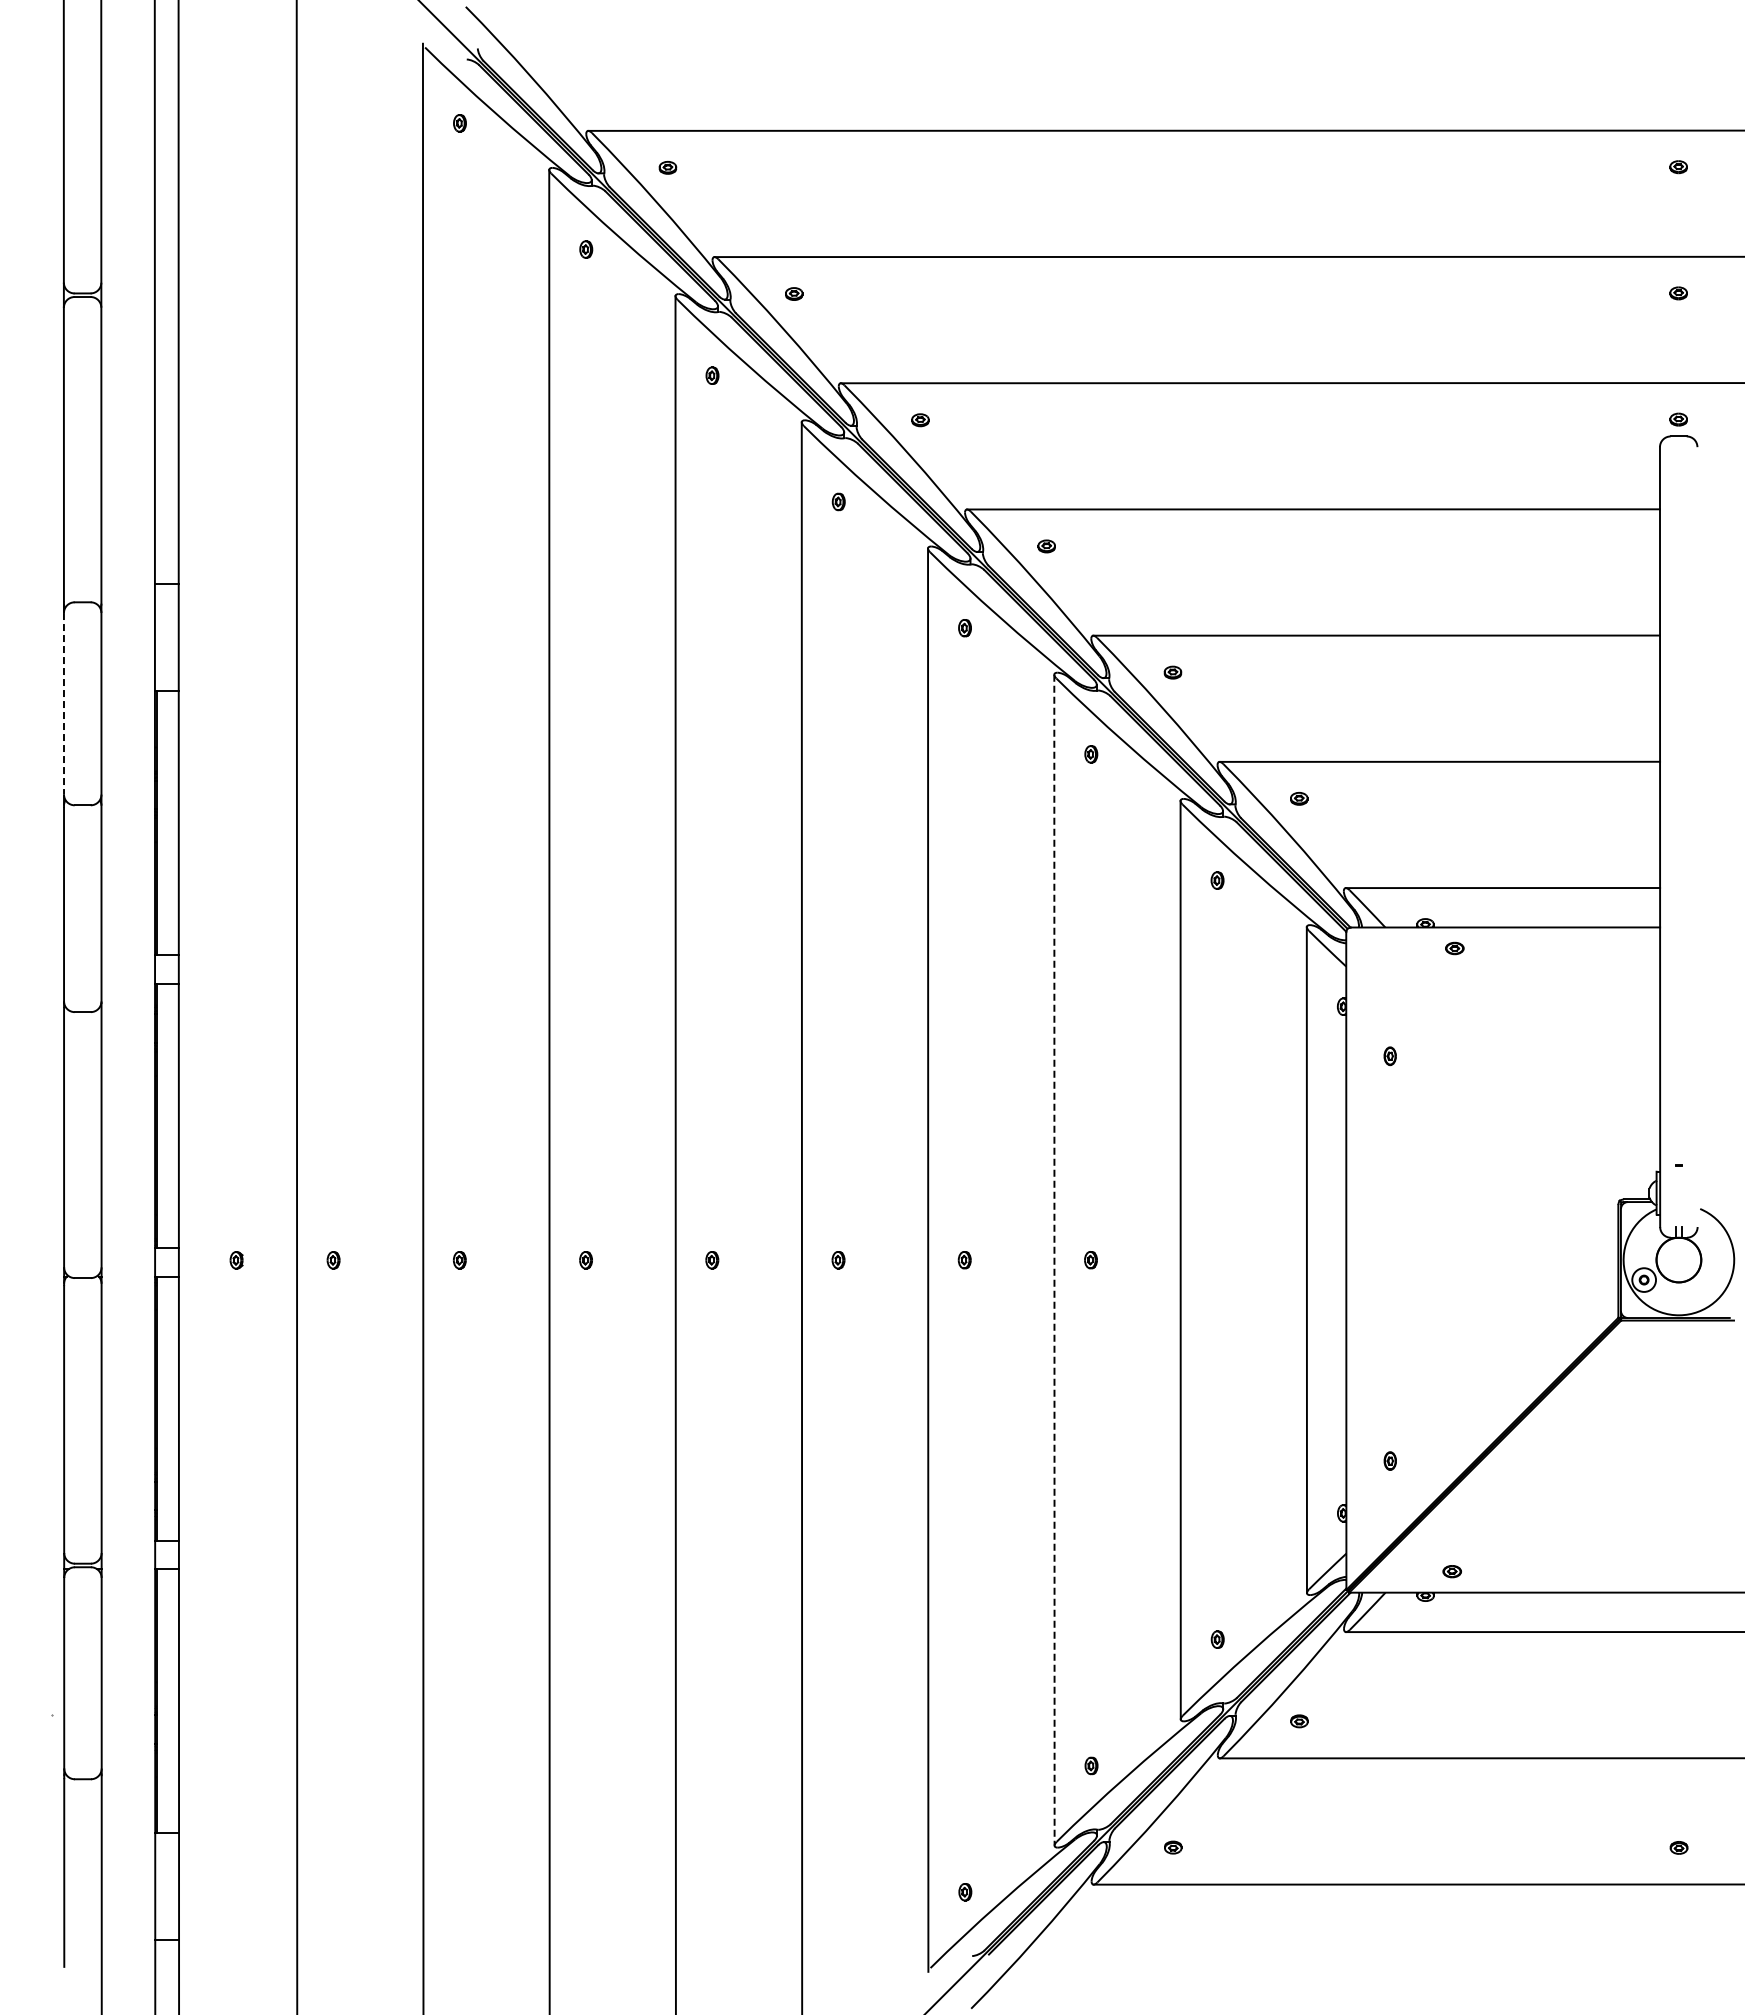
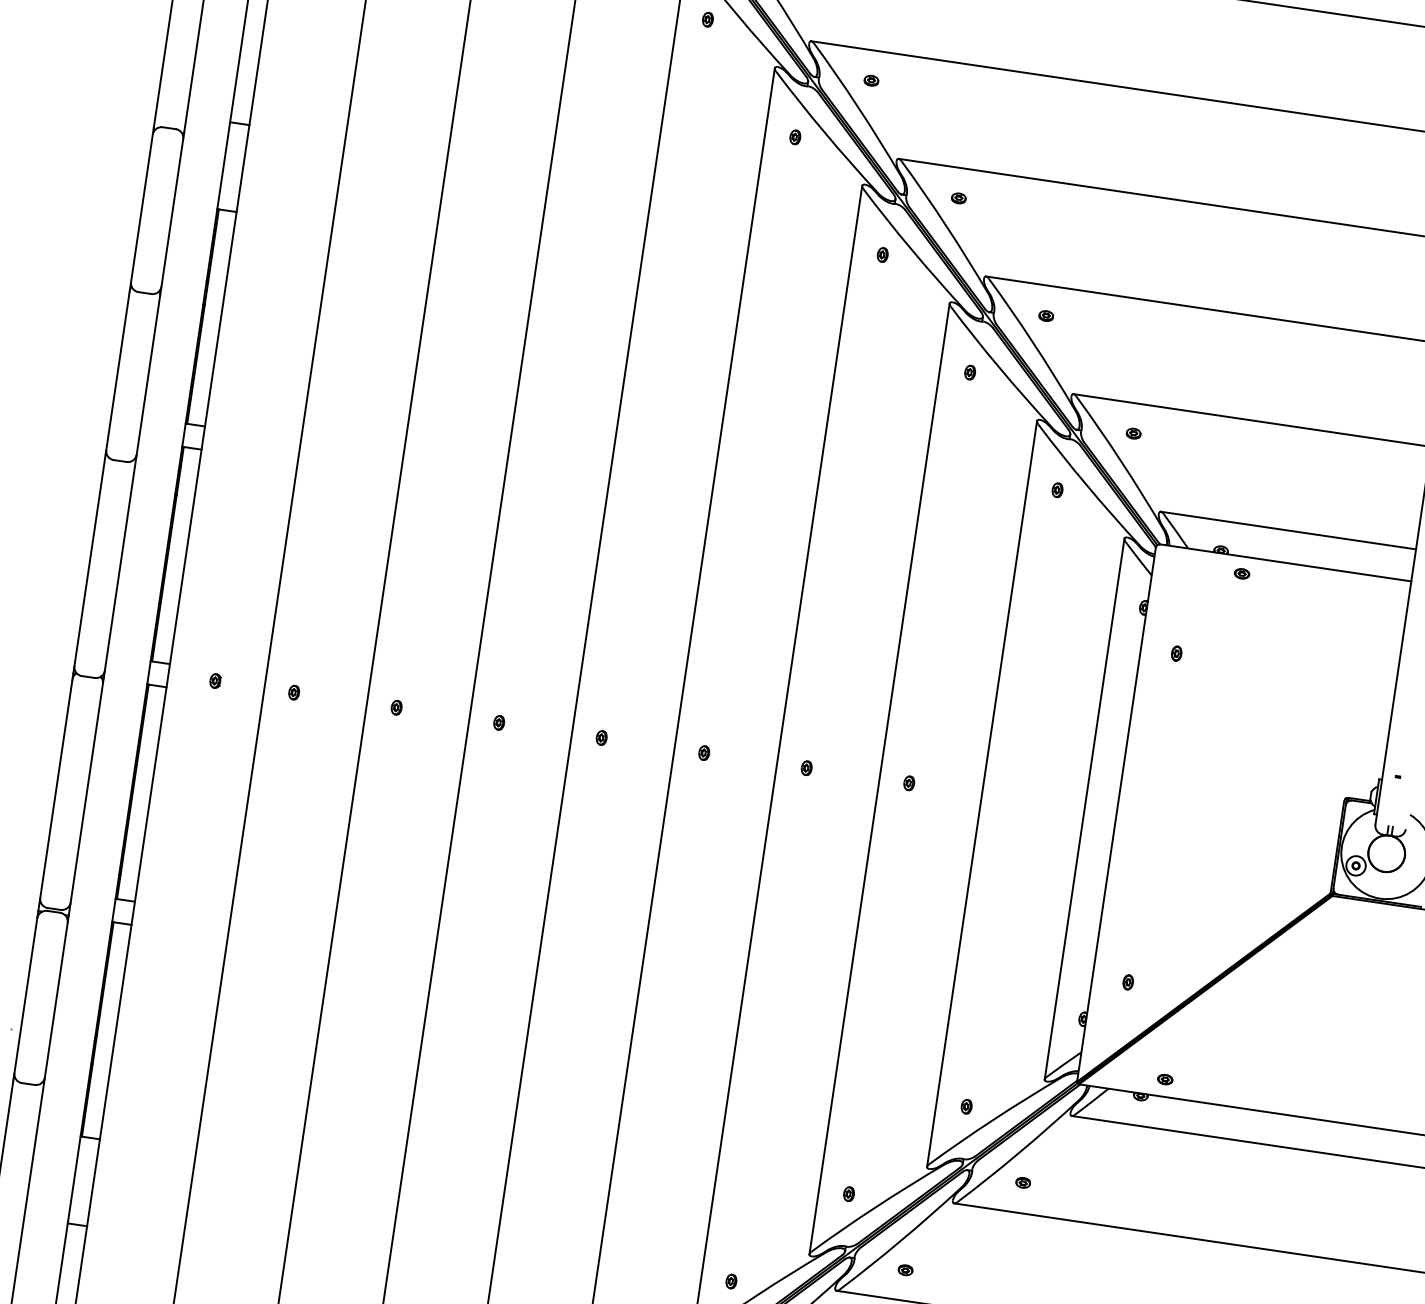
line: (63, 703) -> (141, 208), dashed -> solid
line: (1054, 1260) -> (879, 779), dashed -> solid

